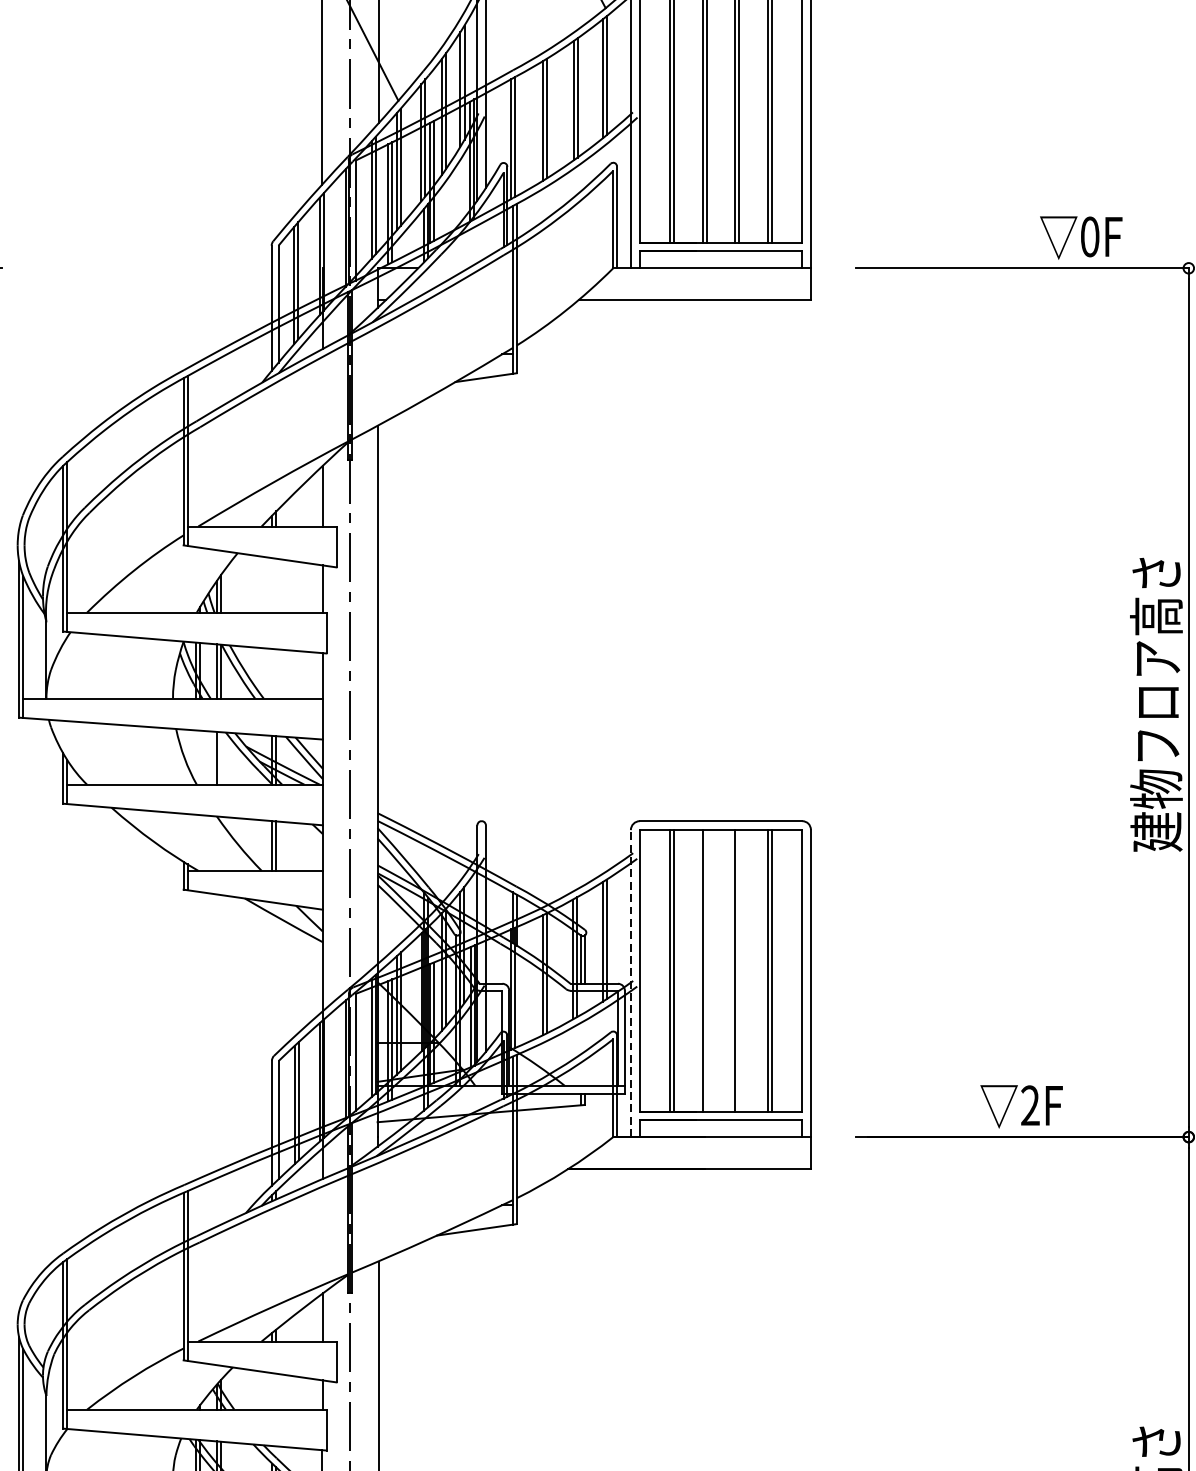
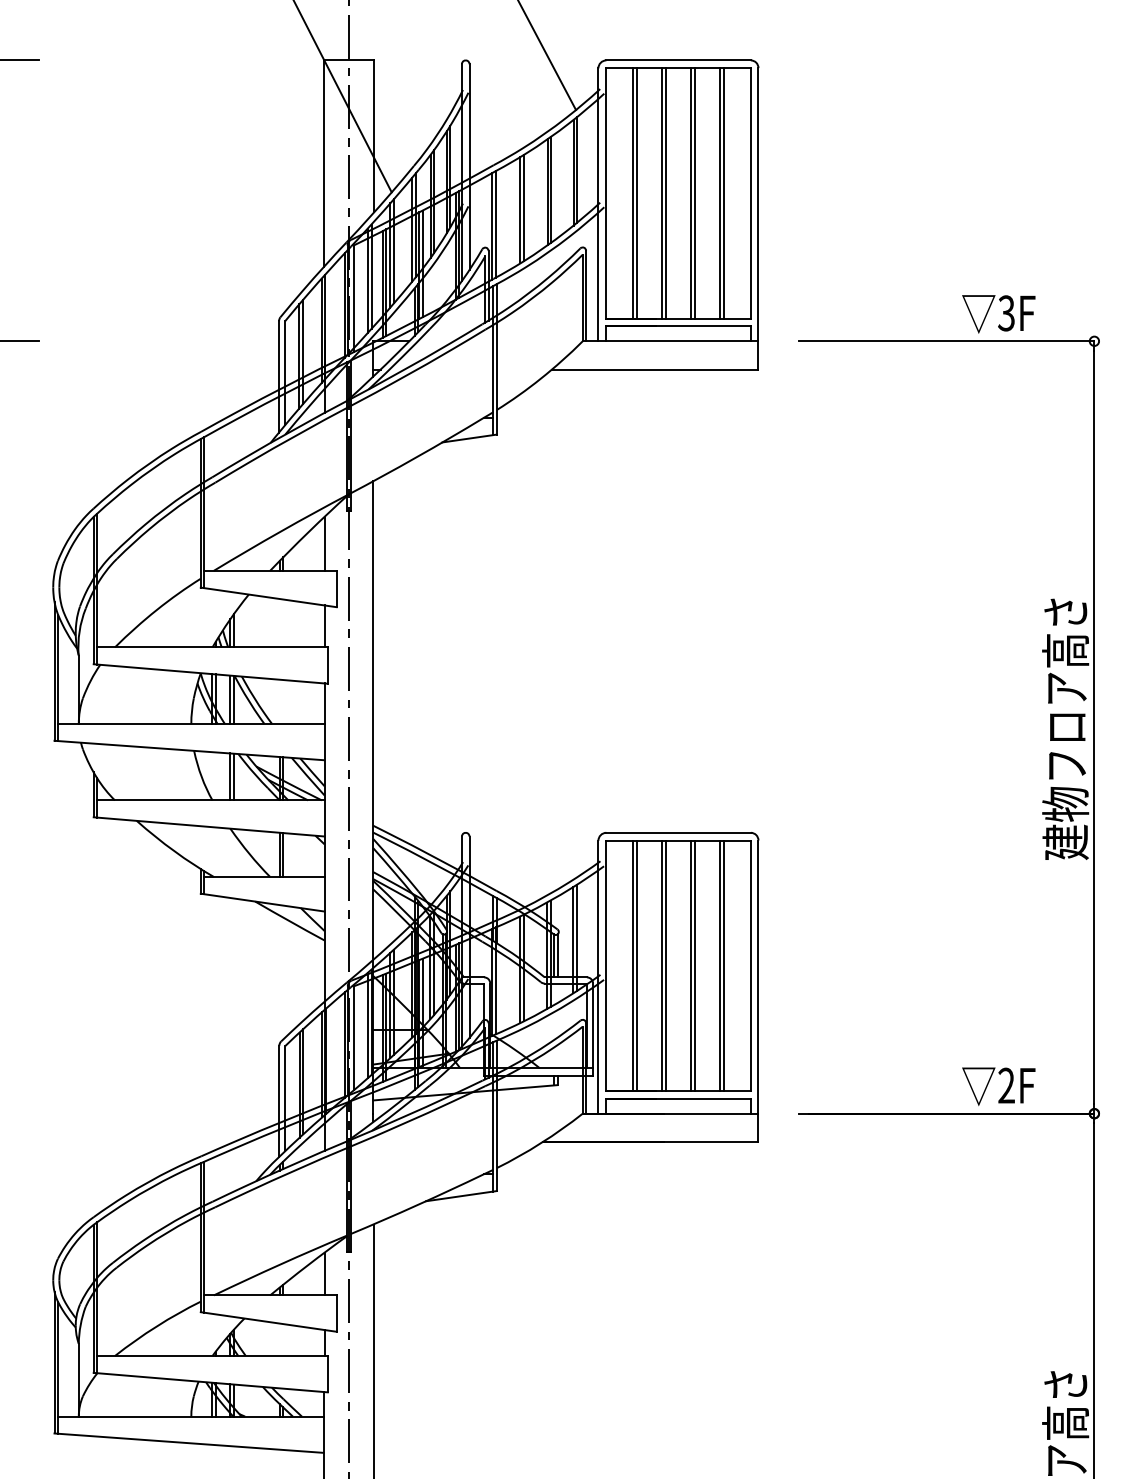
text: (1089, 237) -> (1006, 313), 0F -> 3F
line: (220, 757) -> (233, 776), added
line: (706, 970) -> (665, 965), added
line: (738, 970) -> (694, 965), added
line: (630, 982) -> (598, 976), dashed -> solid
text: (1021, 1106) -> (998, 1086), moved

